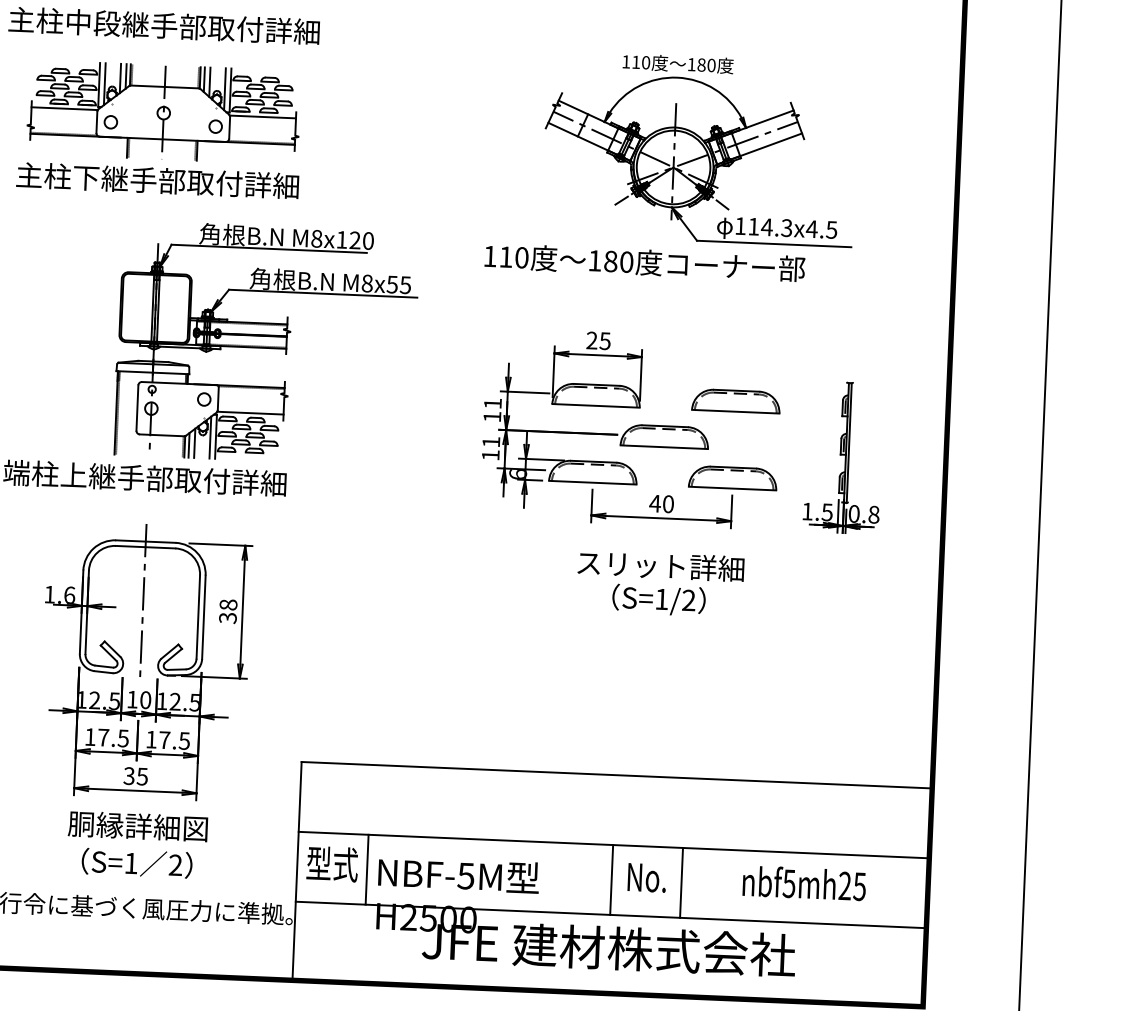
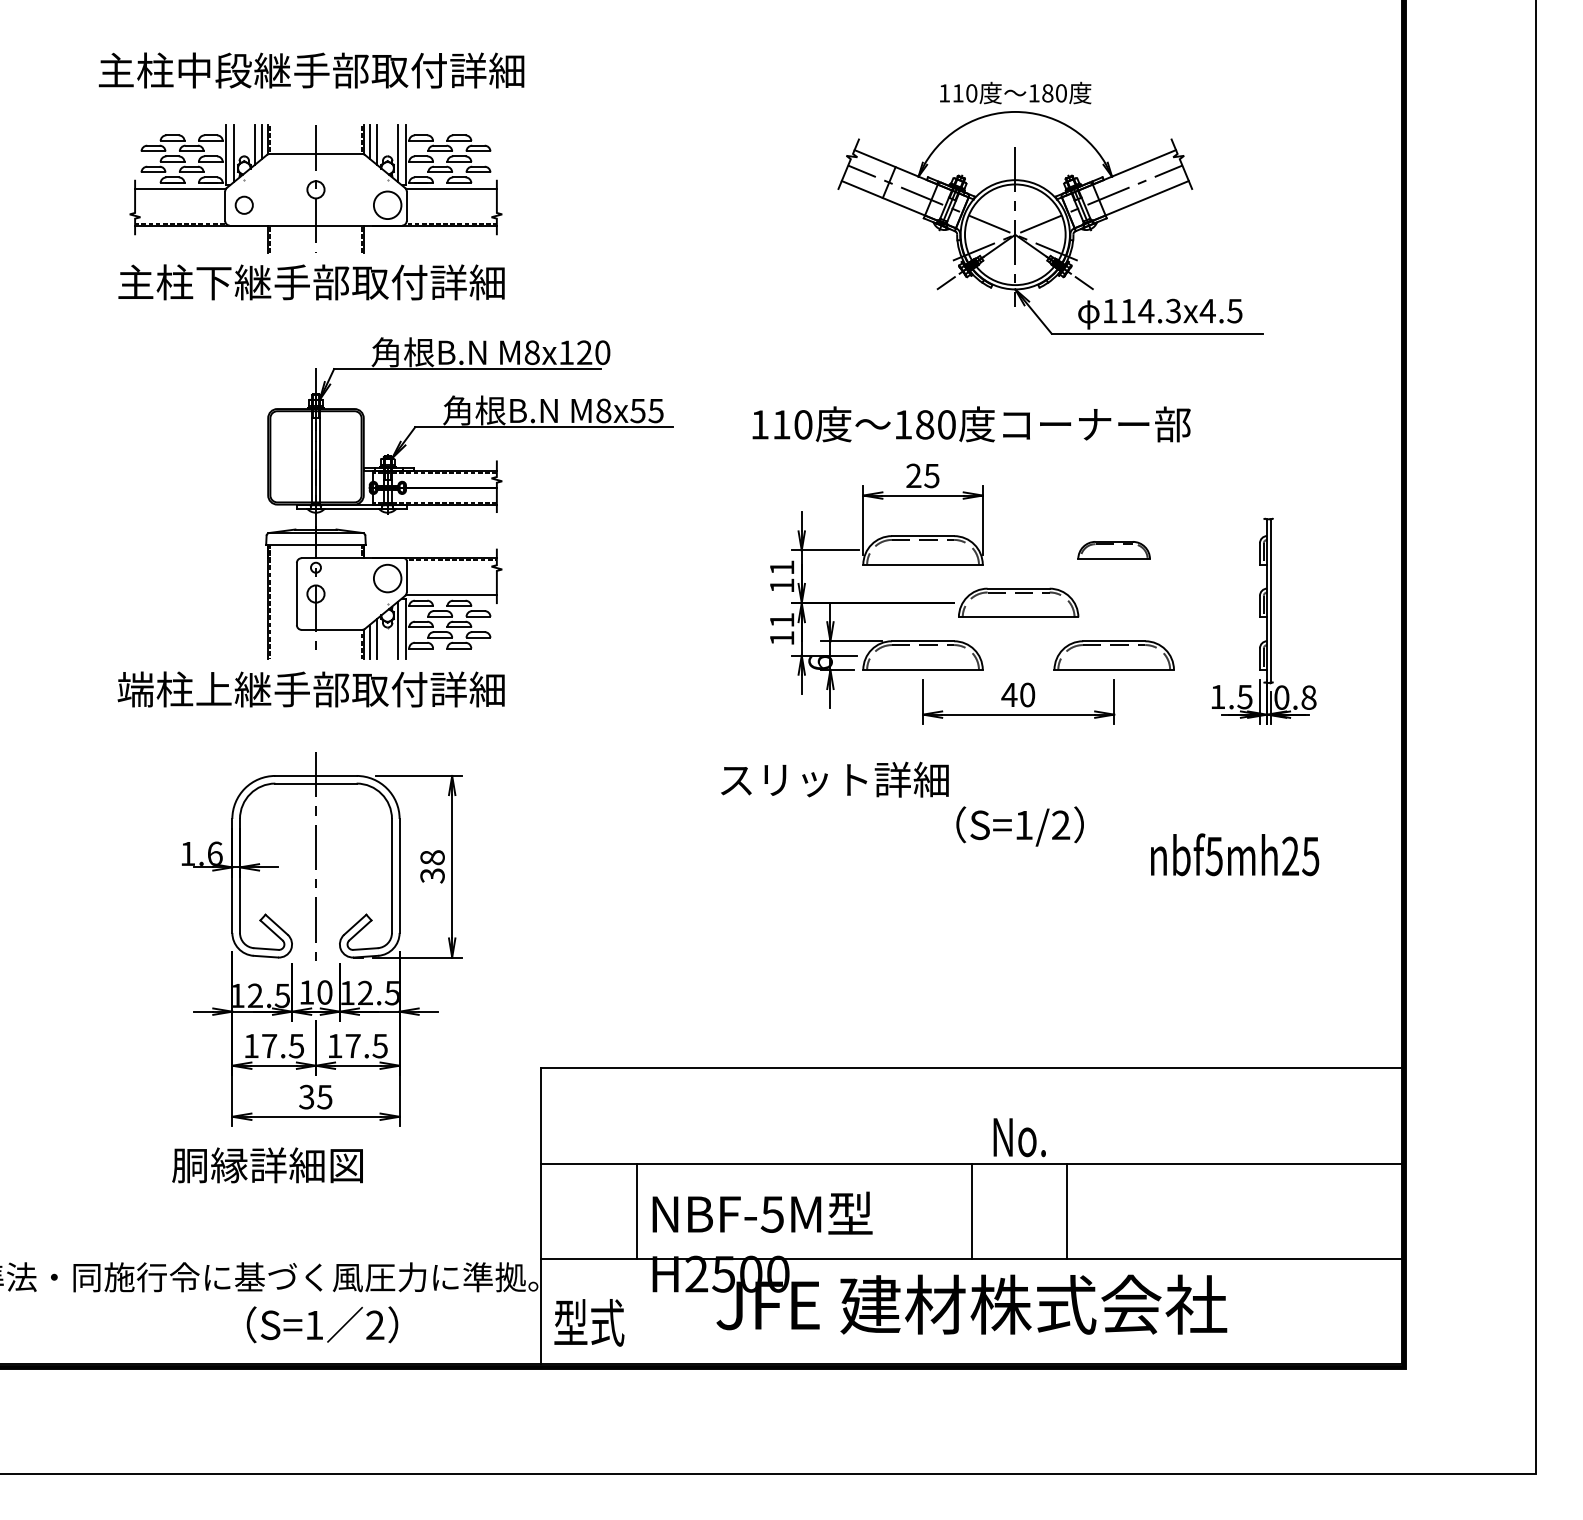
circle: (215, 126) -> (387, 204), size x1.6
text: (644, 262) -> (971, 424), moved
circle: (204, 399) -> (387, 578), size x1.6
part: (735, 401) -> (1113, 550), size x0.6
text: (660, 565) -> (834, 779), moved
text: (137, 826) -> (267, 1165), moved
text: (137, 863) -> (322, 1324), moved
text: (332, 863) -> (589, 1322), moved
text: (646, 877) -> (1019, 1137), moved
text: (804, 883) -> (1235, 854), moved

